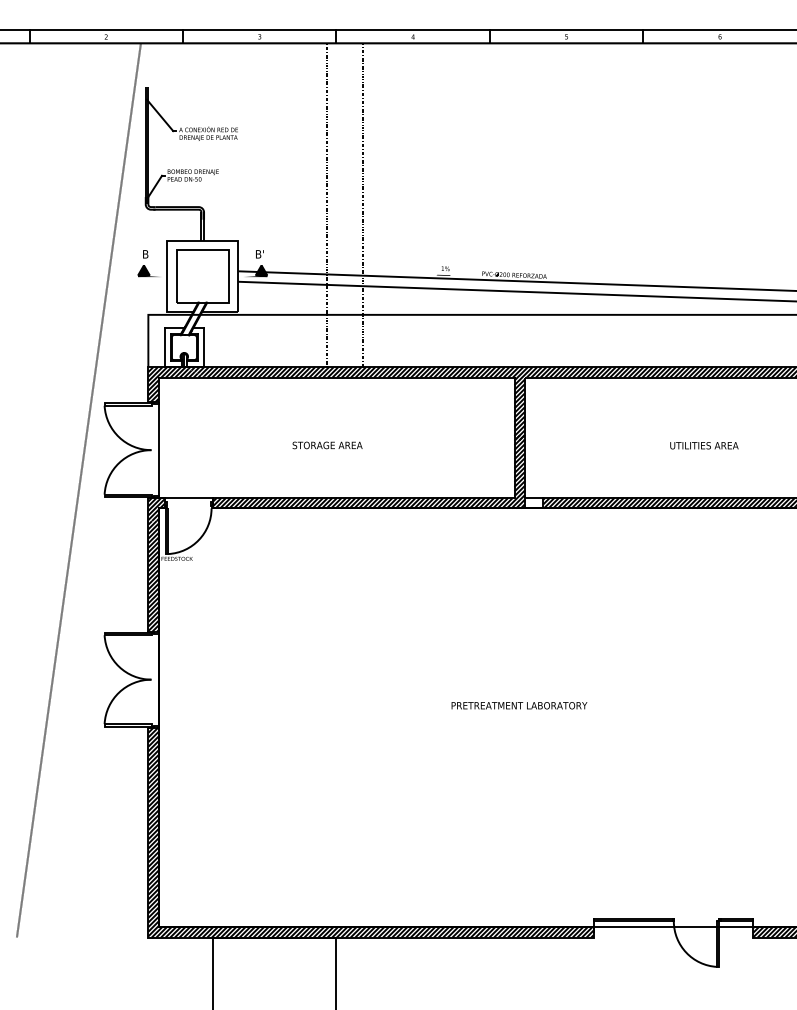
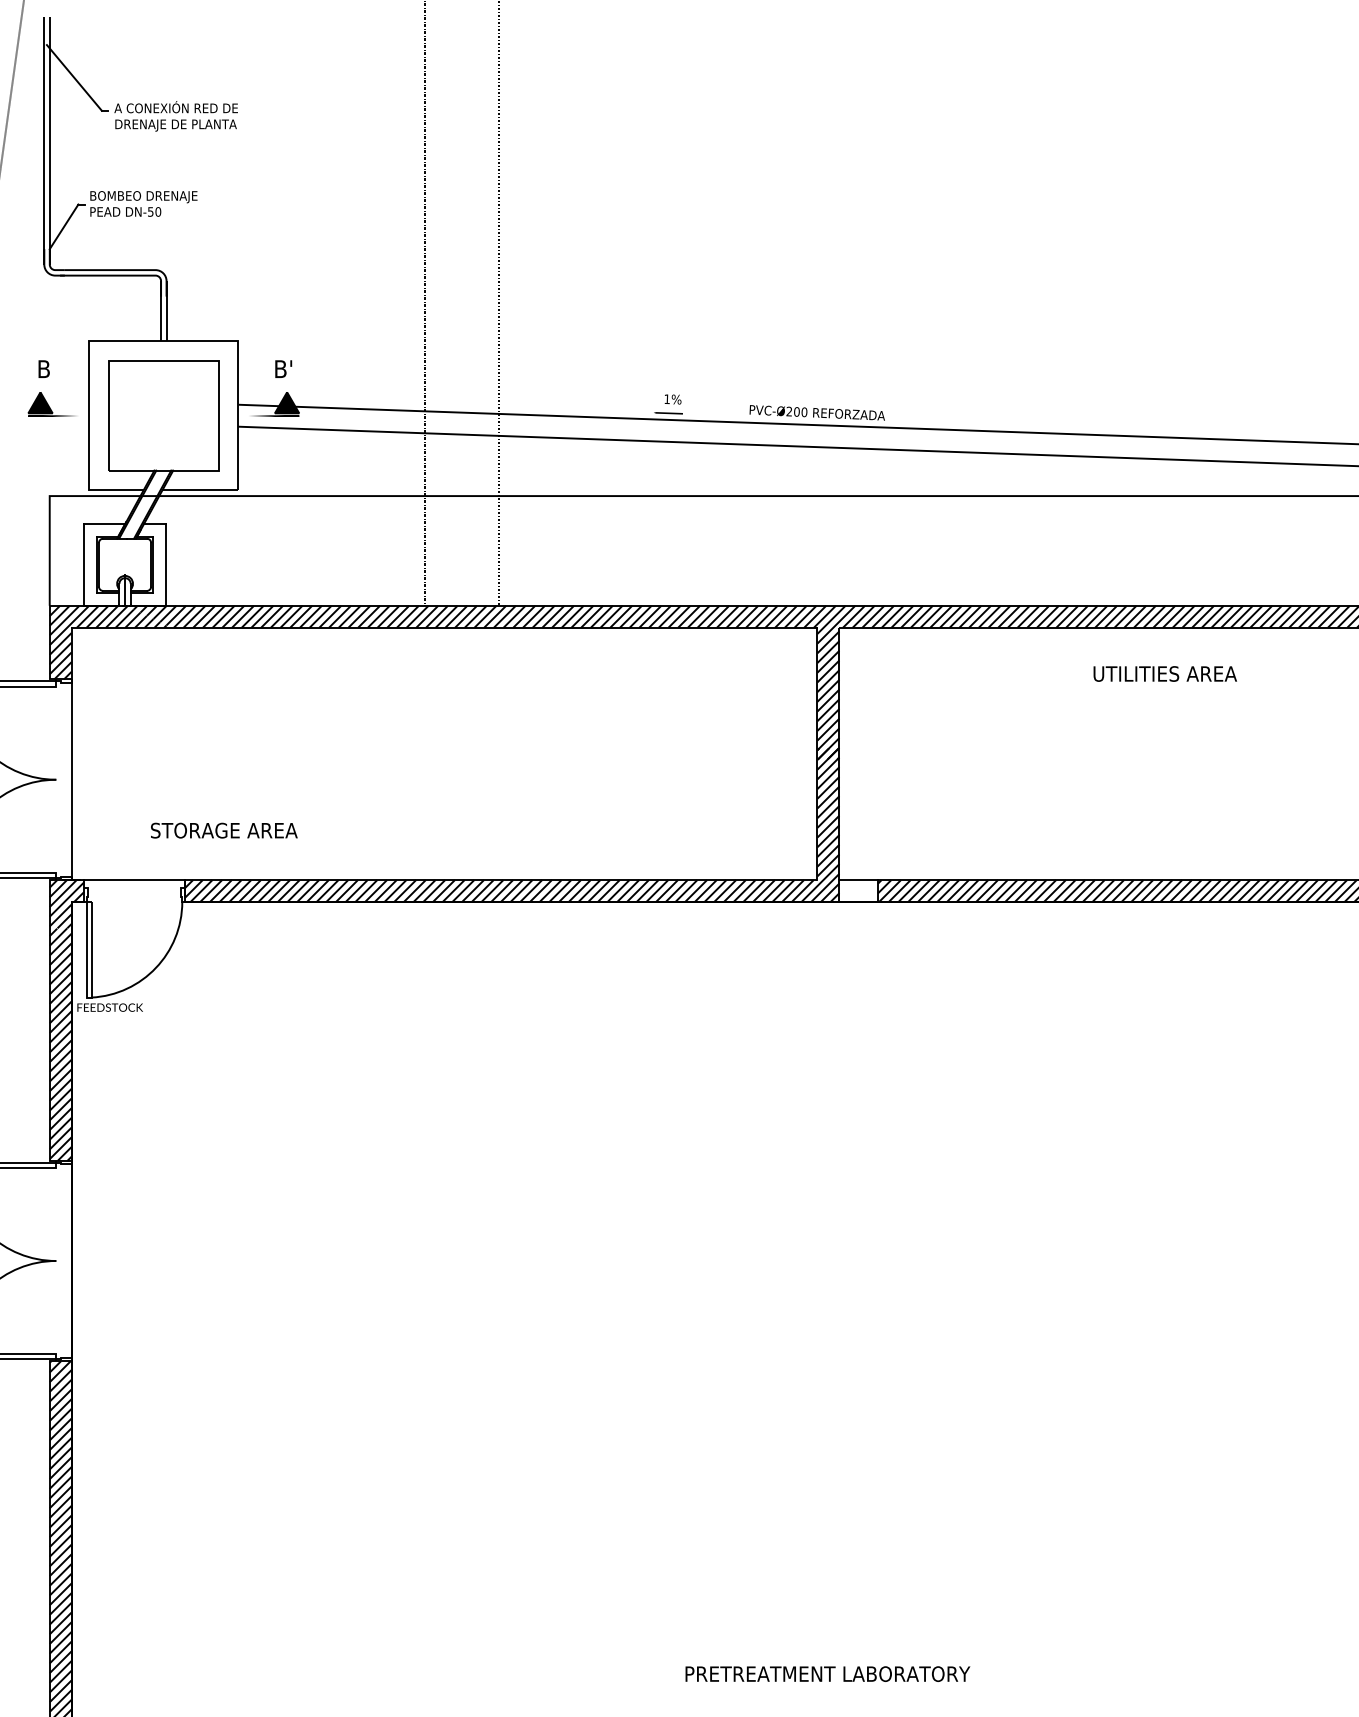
text: (327, 445) -> (224, 830), moved
text: (704, 445) -> (1165, 673), moved
text: (519, 705) -> (827, 1673), moved

